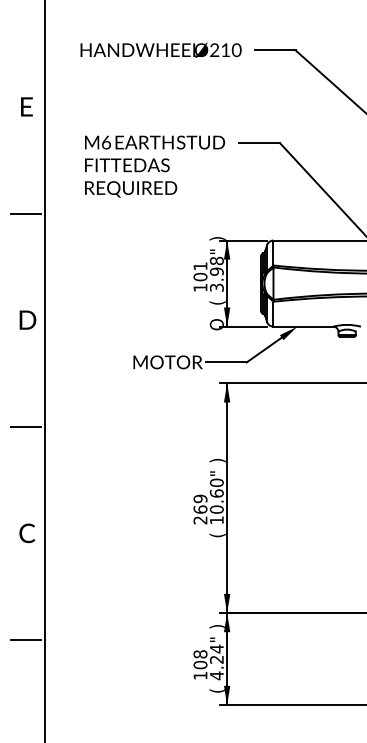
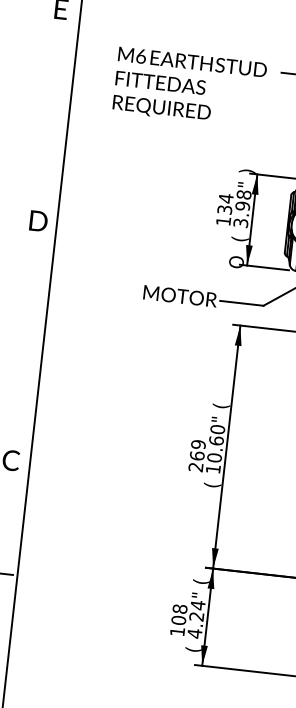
line: (25, 213) -> (47, 121), removed
text: (200, 271) -> (225, 204), 101 -> 134
text: (27, 319) -> (38, 220), moved
line: (25, 426) -> (21, 347), removed
text: (217, 460) -> (221, 406), ) -> (
text: (216, 626) -> (200, 581), ) -> (

